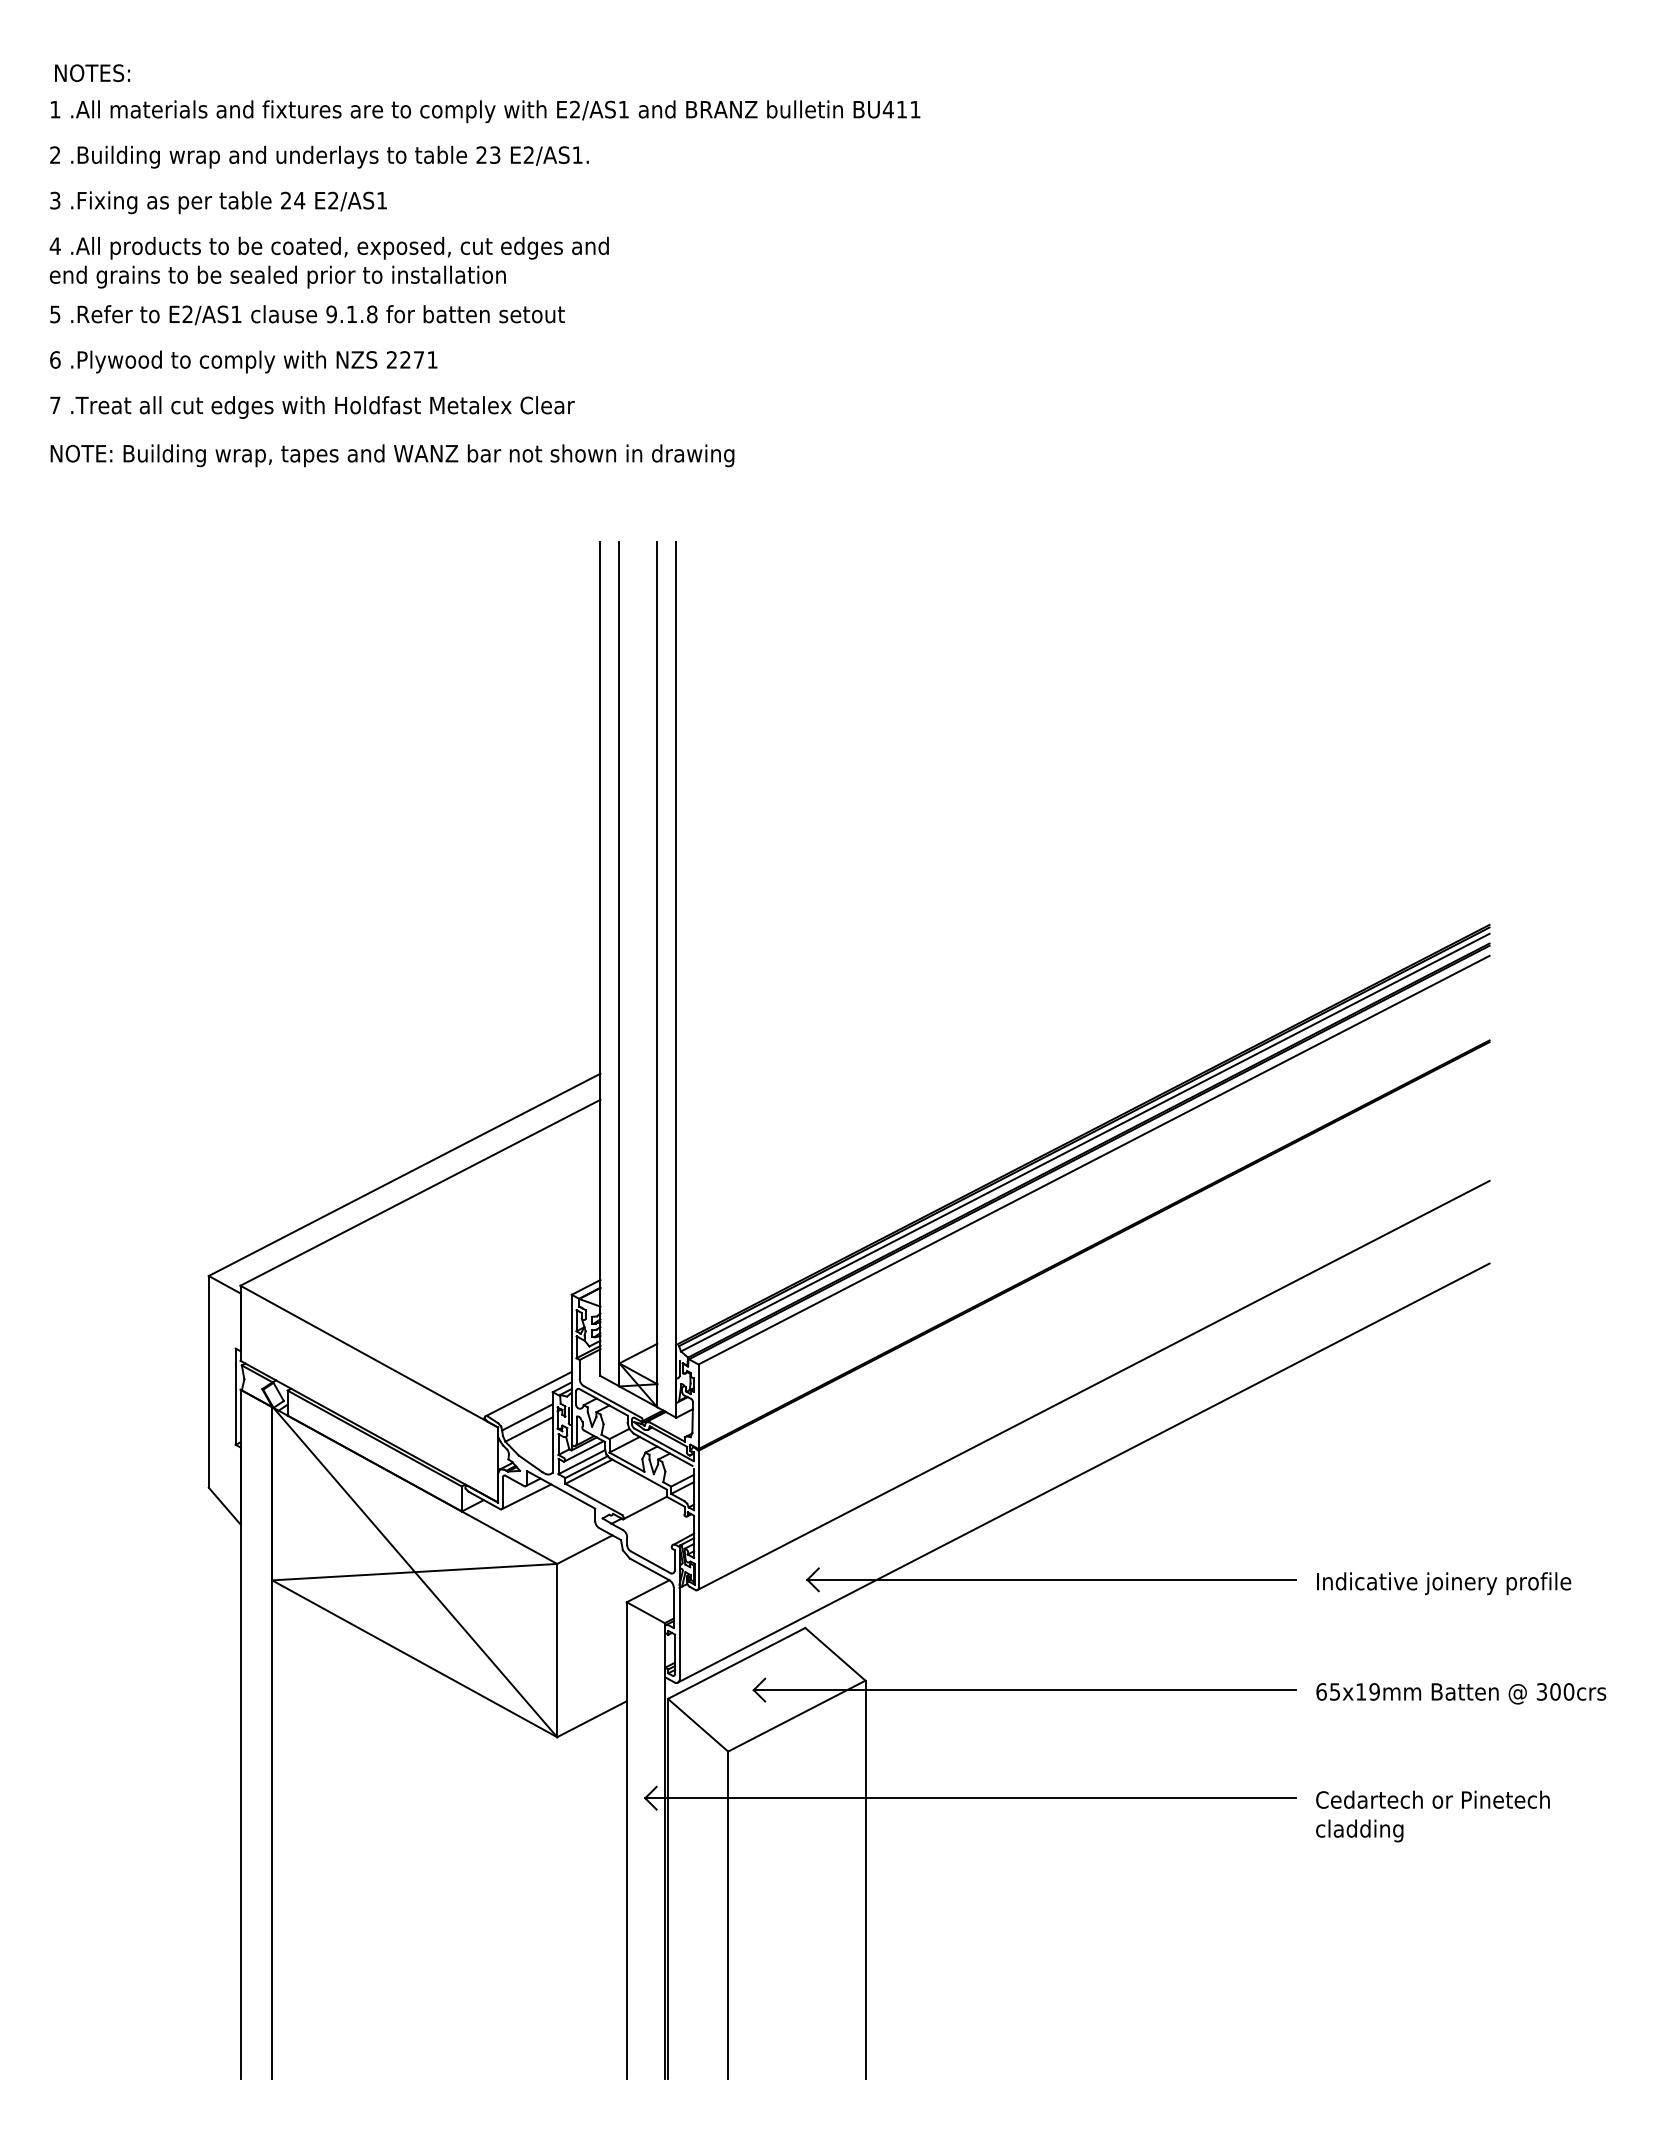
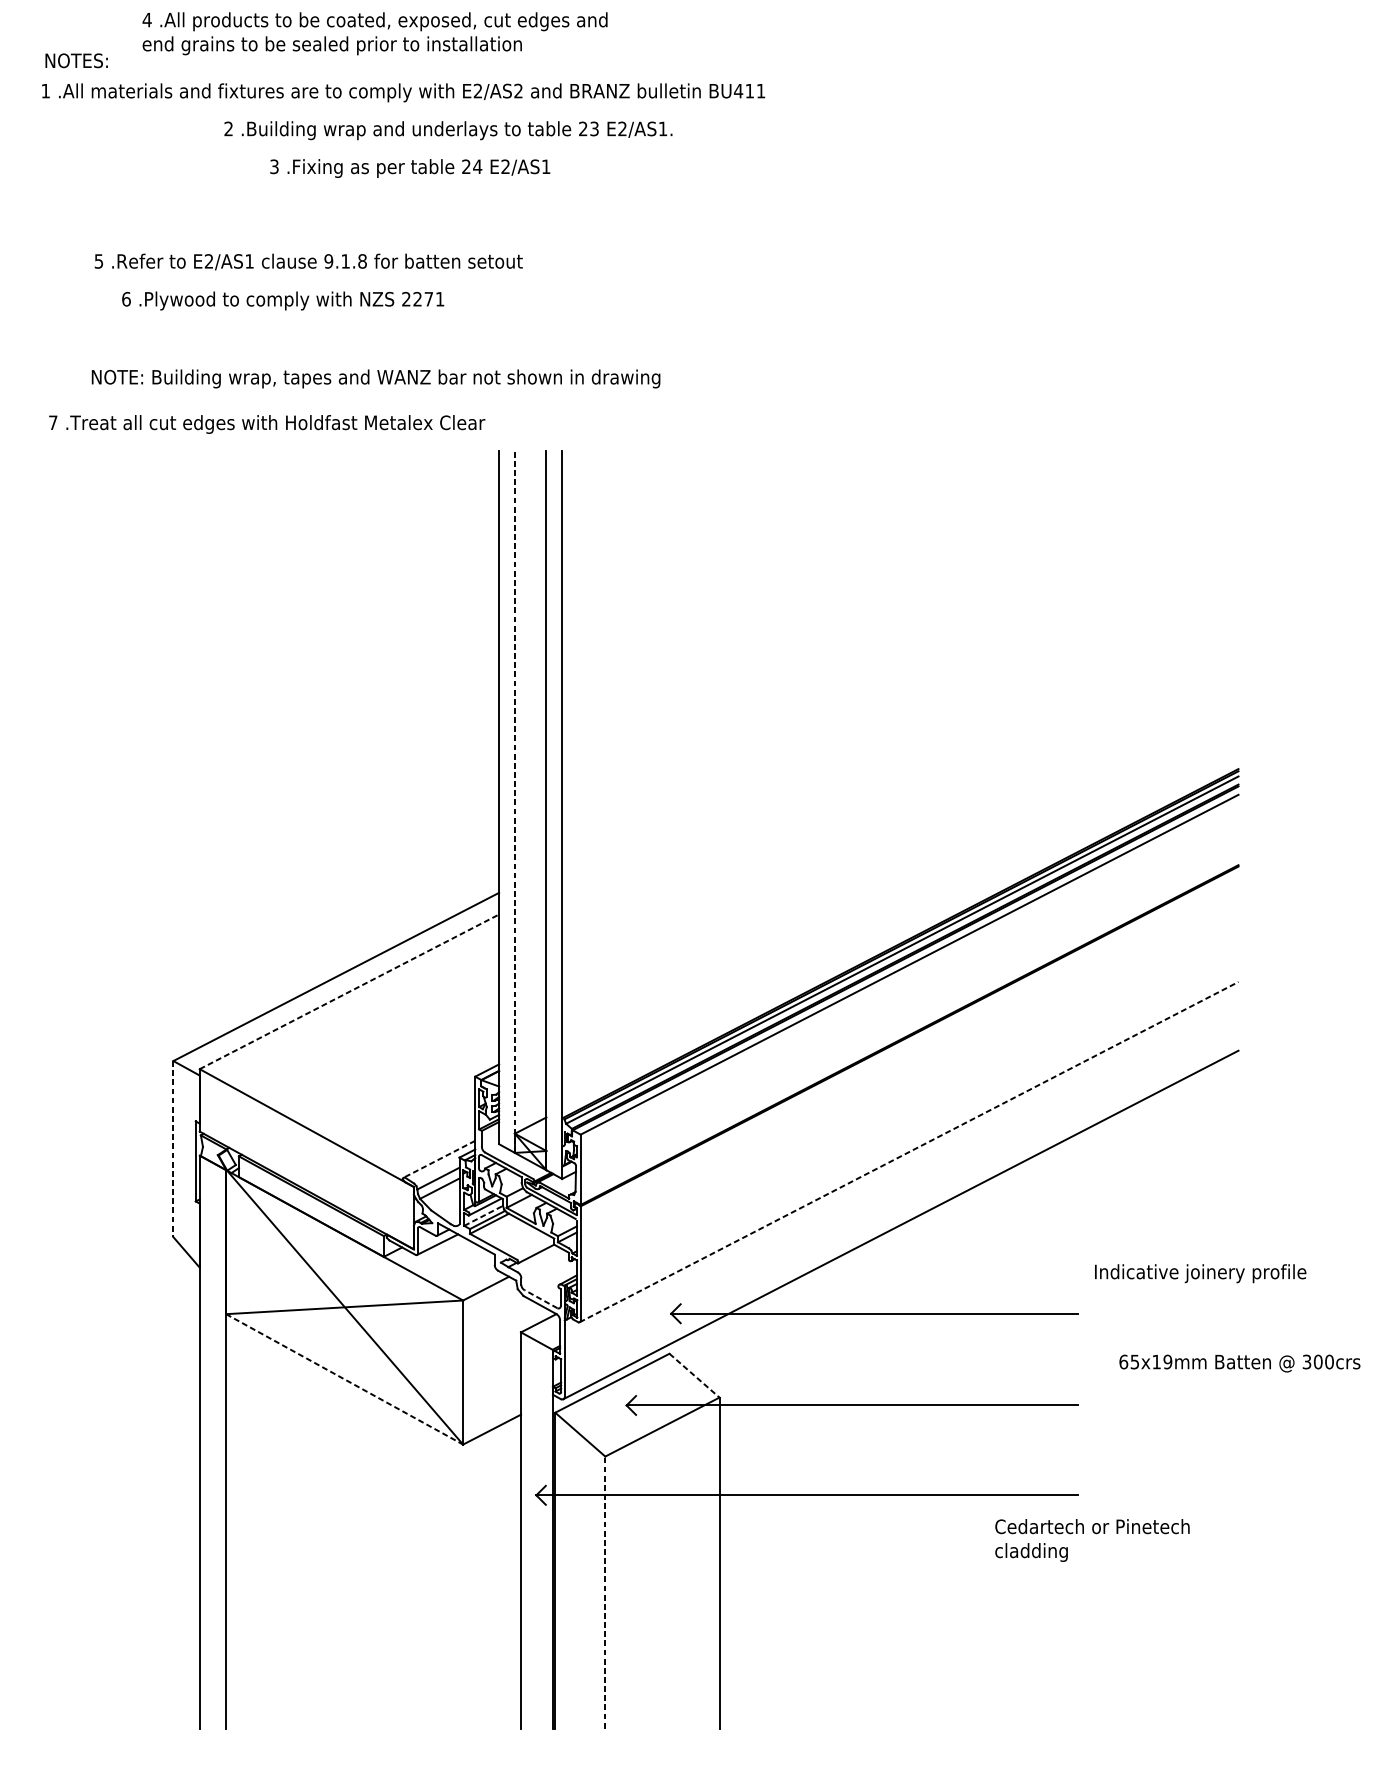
text: (623, 109) -> (518, 91), E2/AS1 -> E2/AS2
text: (319, 156) -> (448, 130), moved
text: (218, 202) -> (410, 168), moved
text: (328, 262) -> (374, 33), moved
text: (307, 315) -> (308, 262), moved
text: (243, 361) -> (282, 300), moved
text: (312, 407) -> (267, 424), moved
text: (392, 455) -> (376, 378), moved
line: (619, 963) -> (514, 801), solid -> dashed
line: (420, 1192) -> (349, 991), solid -> dashed
line: (208, 1381) -> (173, 1148), solid -> dashed
line: (1093, 1385) -> (909, 1152), solid -> dashed
line: (528, 1394) -> (439, 1159), solid -> dashed
line: (582, 1461) -> (484, 1215), solid -> dashed
line: (650, 1562) -> (540, 1299), solid -> dashed
text: (1444, 1583) -> (1201, 1273), moved
line: (835, 1654) -> (694, 1375), solid -> dashed
line: (414, 1658) -> (344, 1379), solid -> dashed
text: (1461, 1693) -> (1240, 1363), moved
text: (1432, 1816) -> (1092, 1540), moved
line: (728, 1915) -> (605, 1592), solid -> dashed

